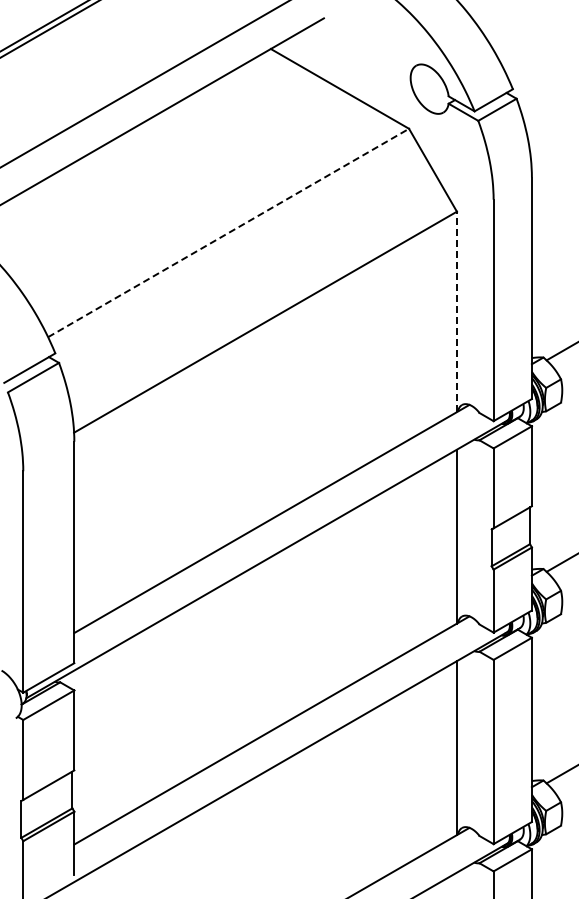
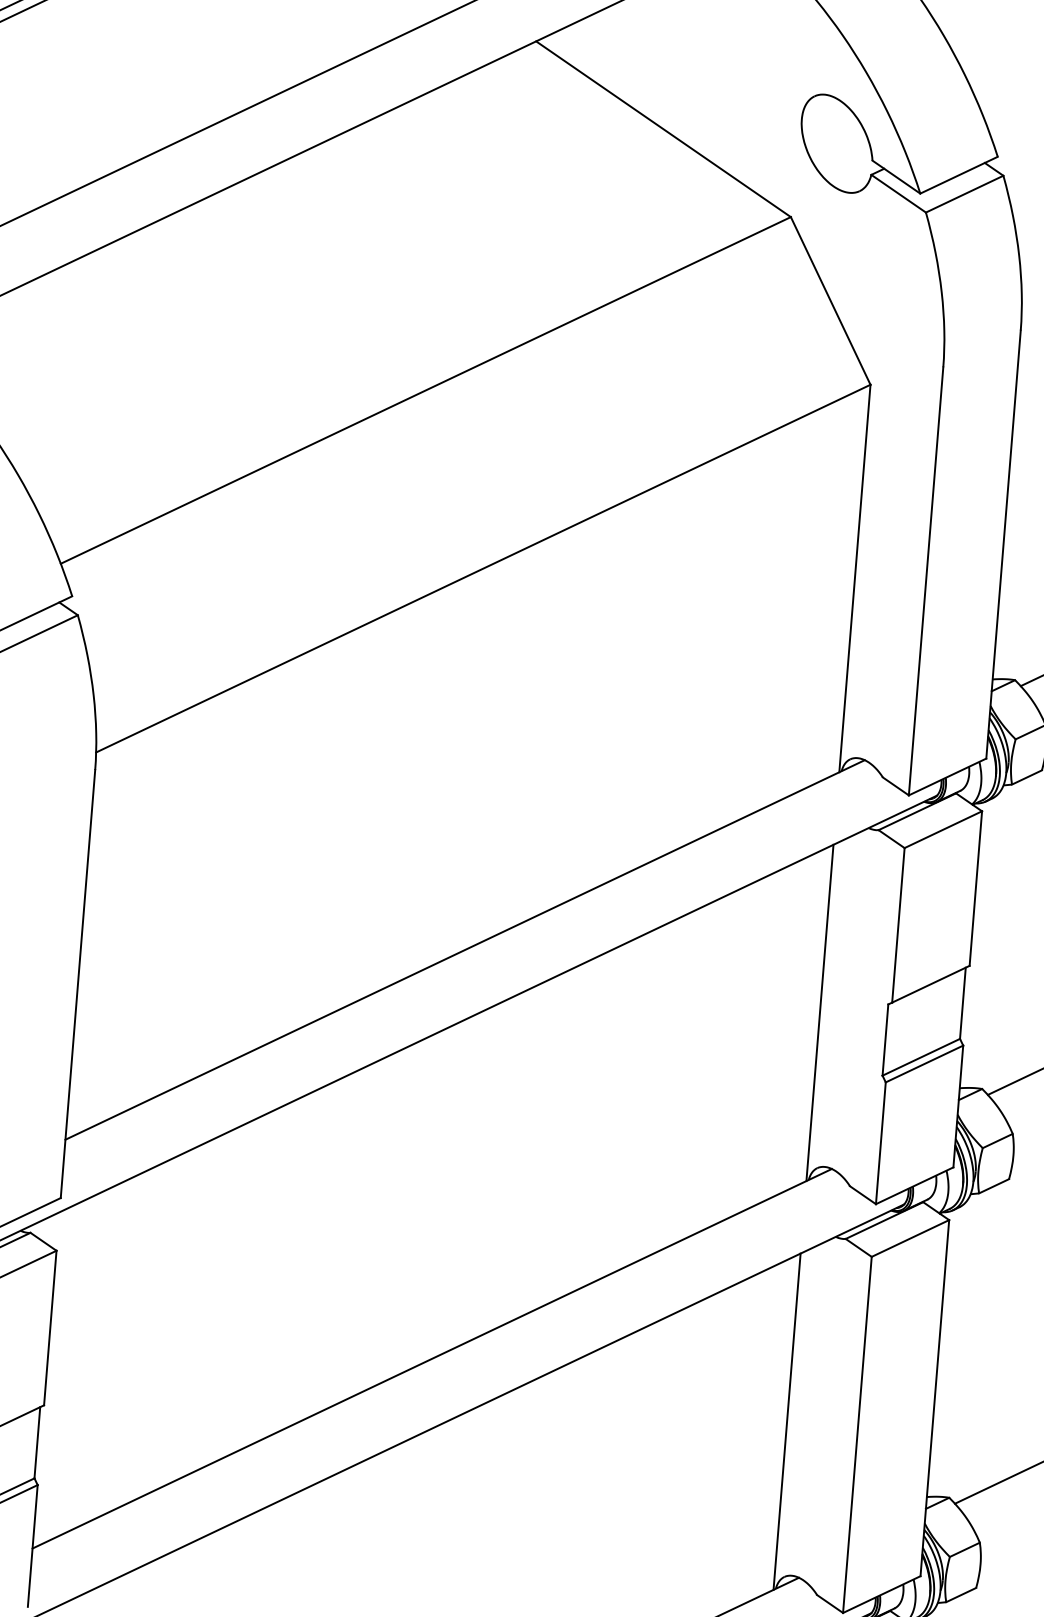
line: (229, 232) -> (427, 389), dashed -> solid
line: (456, 311) -> (854, 577), dashed -> solid

